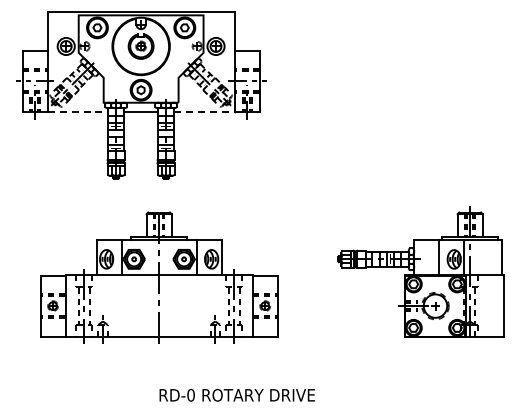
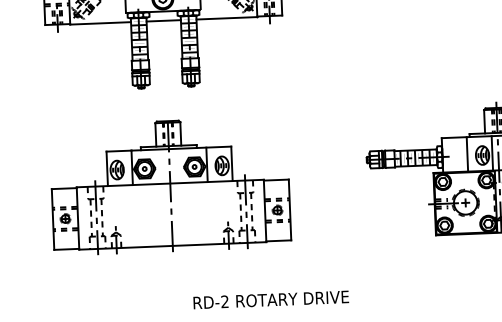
line: (78, 112) -> (101, 23), dashed -> solid
line: (204, 112) -> (227, 18), dashed -> solid
part: (159, 277) -> (170, 186), moved
text: (190, 395) -> (224, 302), RD-0 -> RD-2

